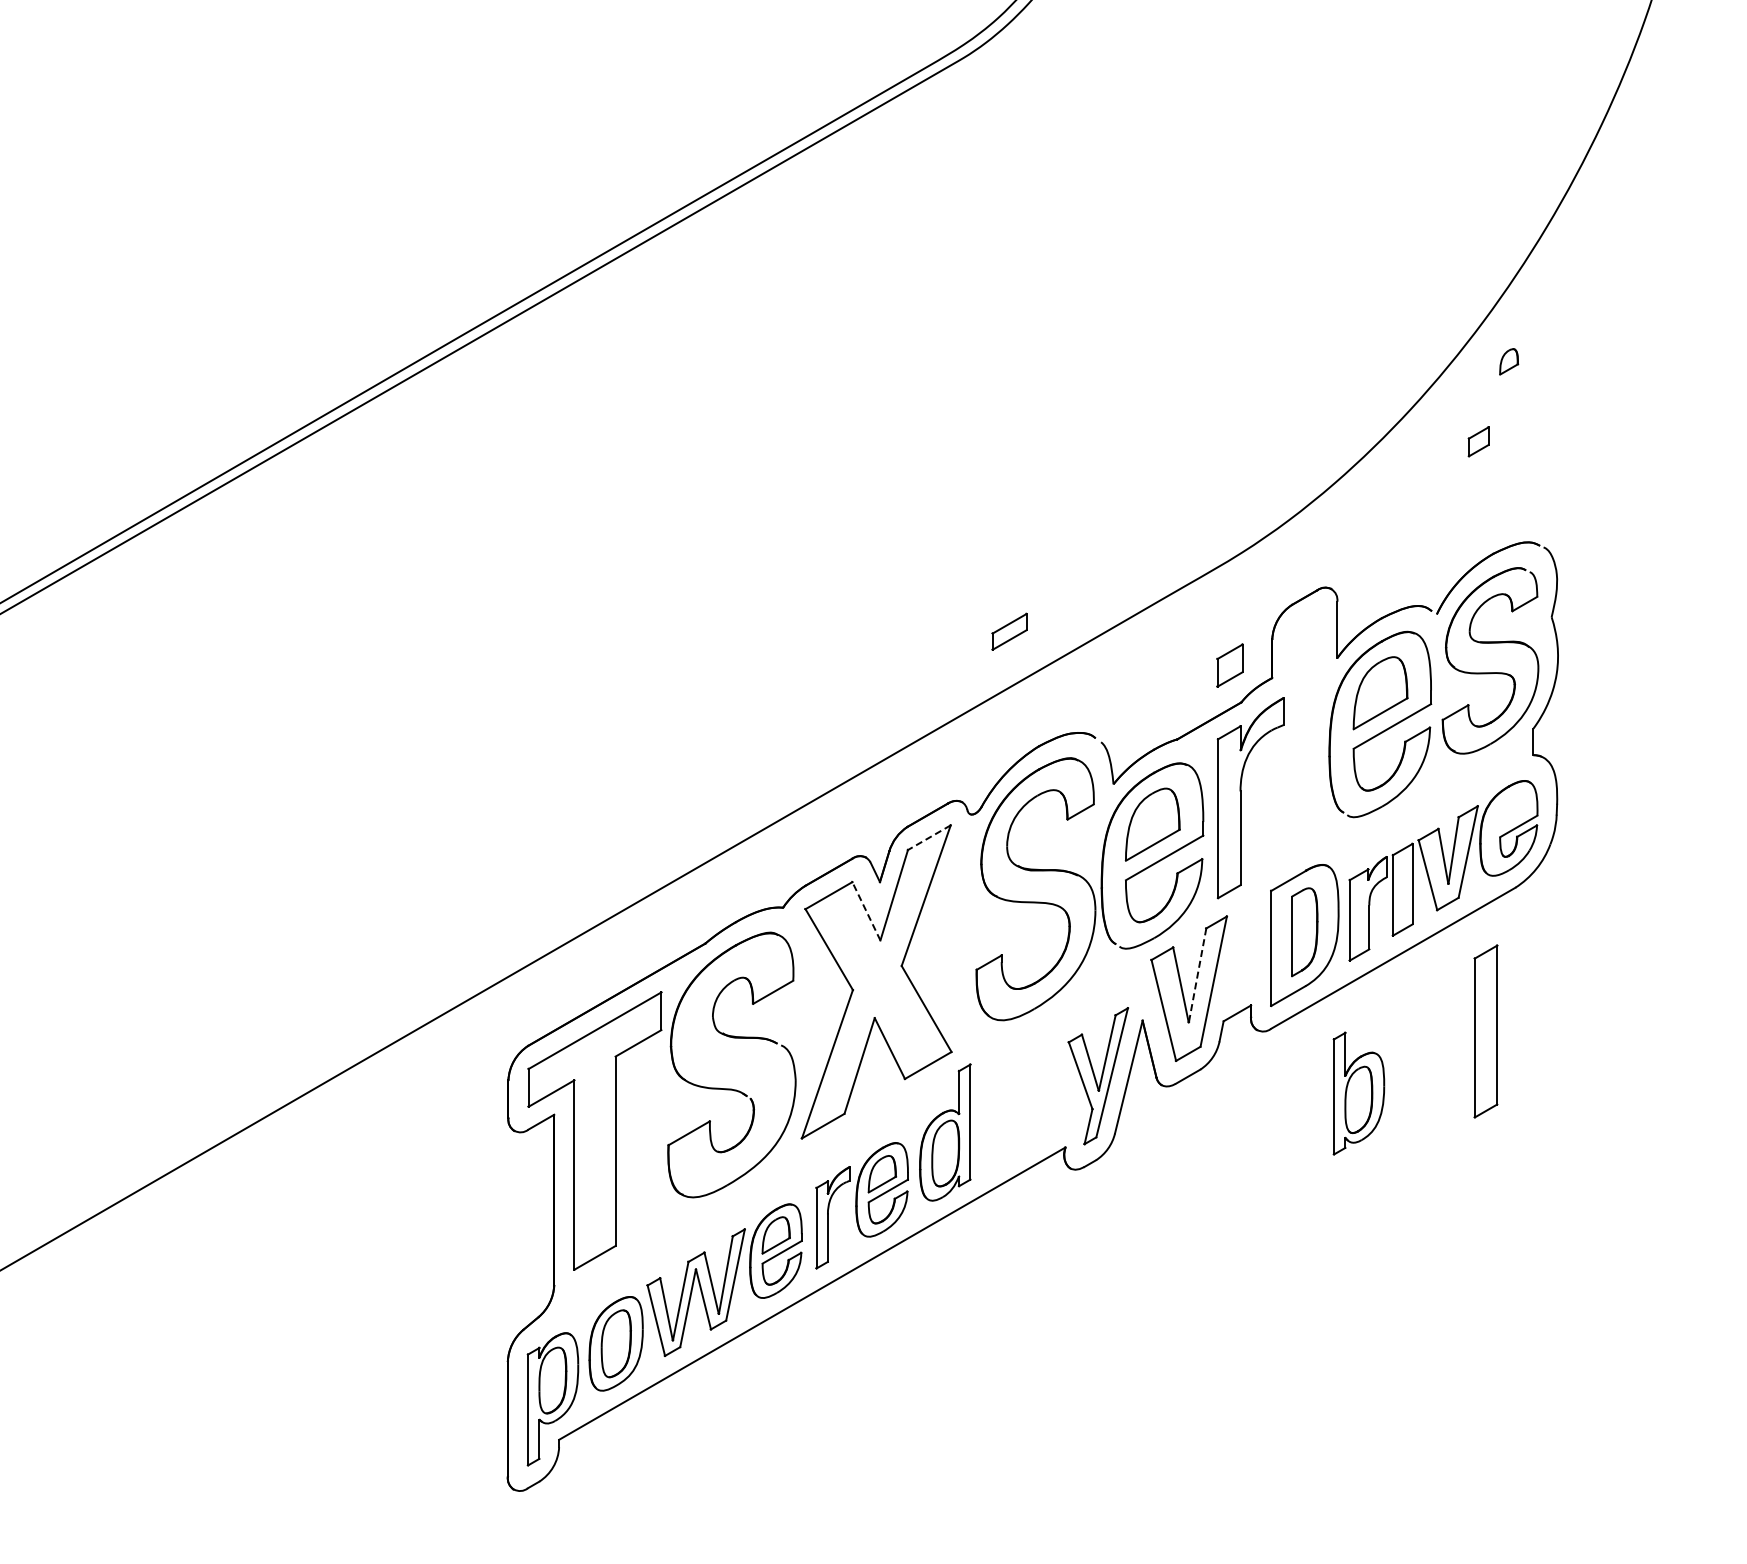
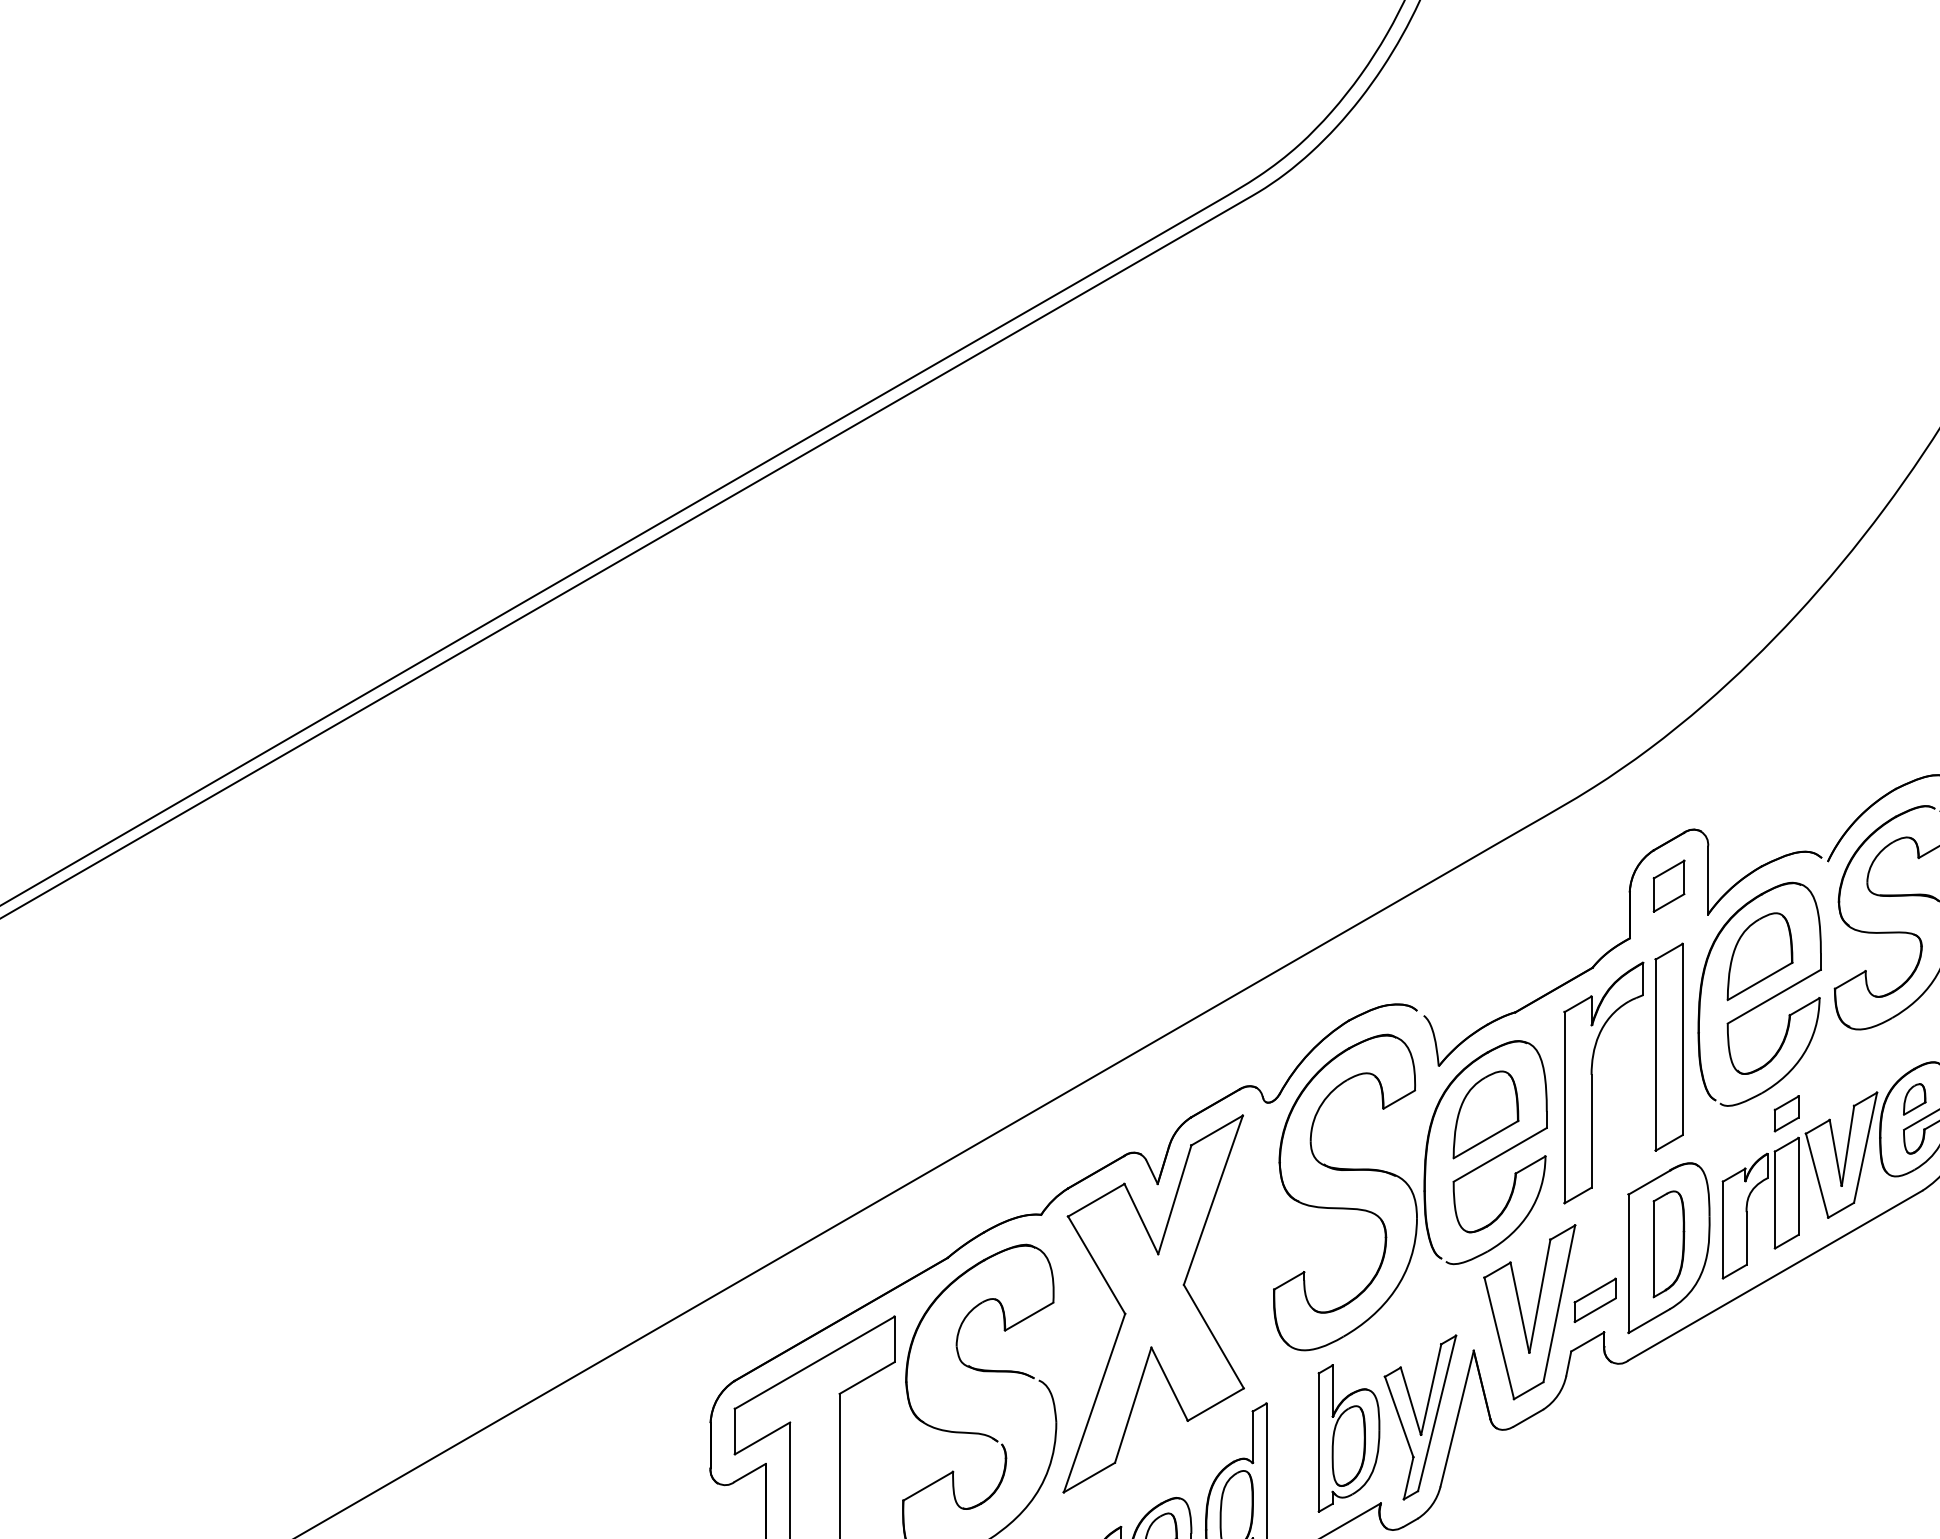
part: (1509, 361) -> (1915, 1099), moved
part: (1478, 441) -> (1786, 1113), moved
part: (1009, 631) -> (1595, 1299), moved
part: (1229, 665) -> (1668, 886), moved
line: (929, 837) -> (1217, 1130), dashed -> solid
line: (866, 910) -> (1141, 1218), dashed -> solid
line: (1197, 975) -> (1539, 1296), dashed -> solid
part: (1485, 1031) -> (1668, 1047), moved
part: (1358, 1093) -> (1348, 1438), moved

